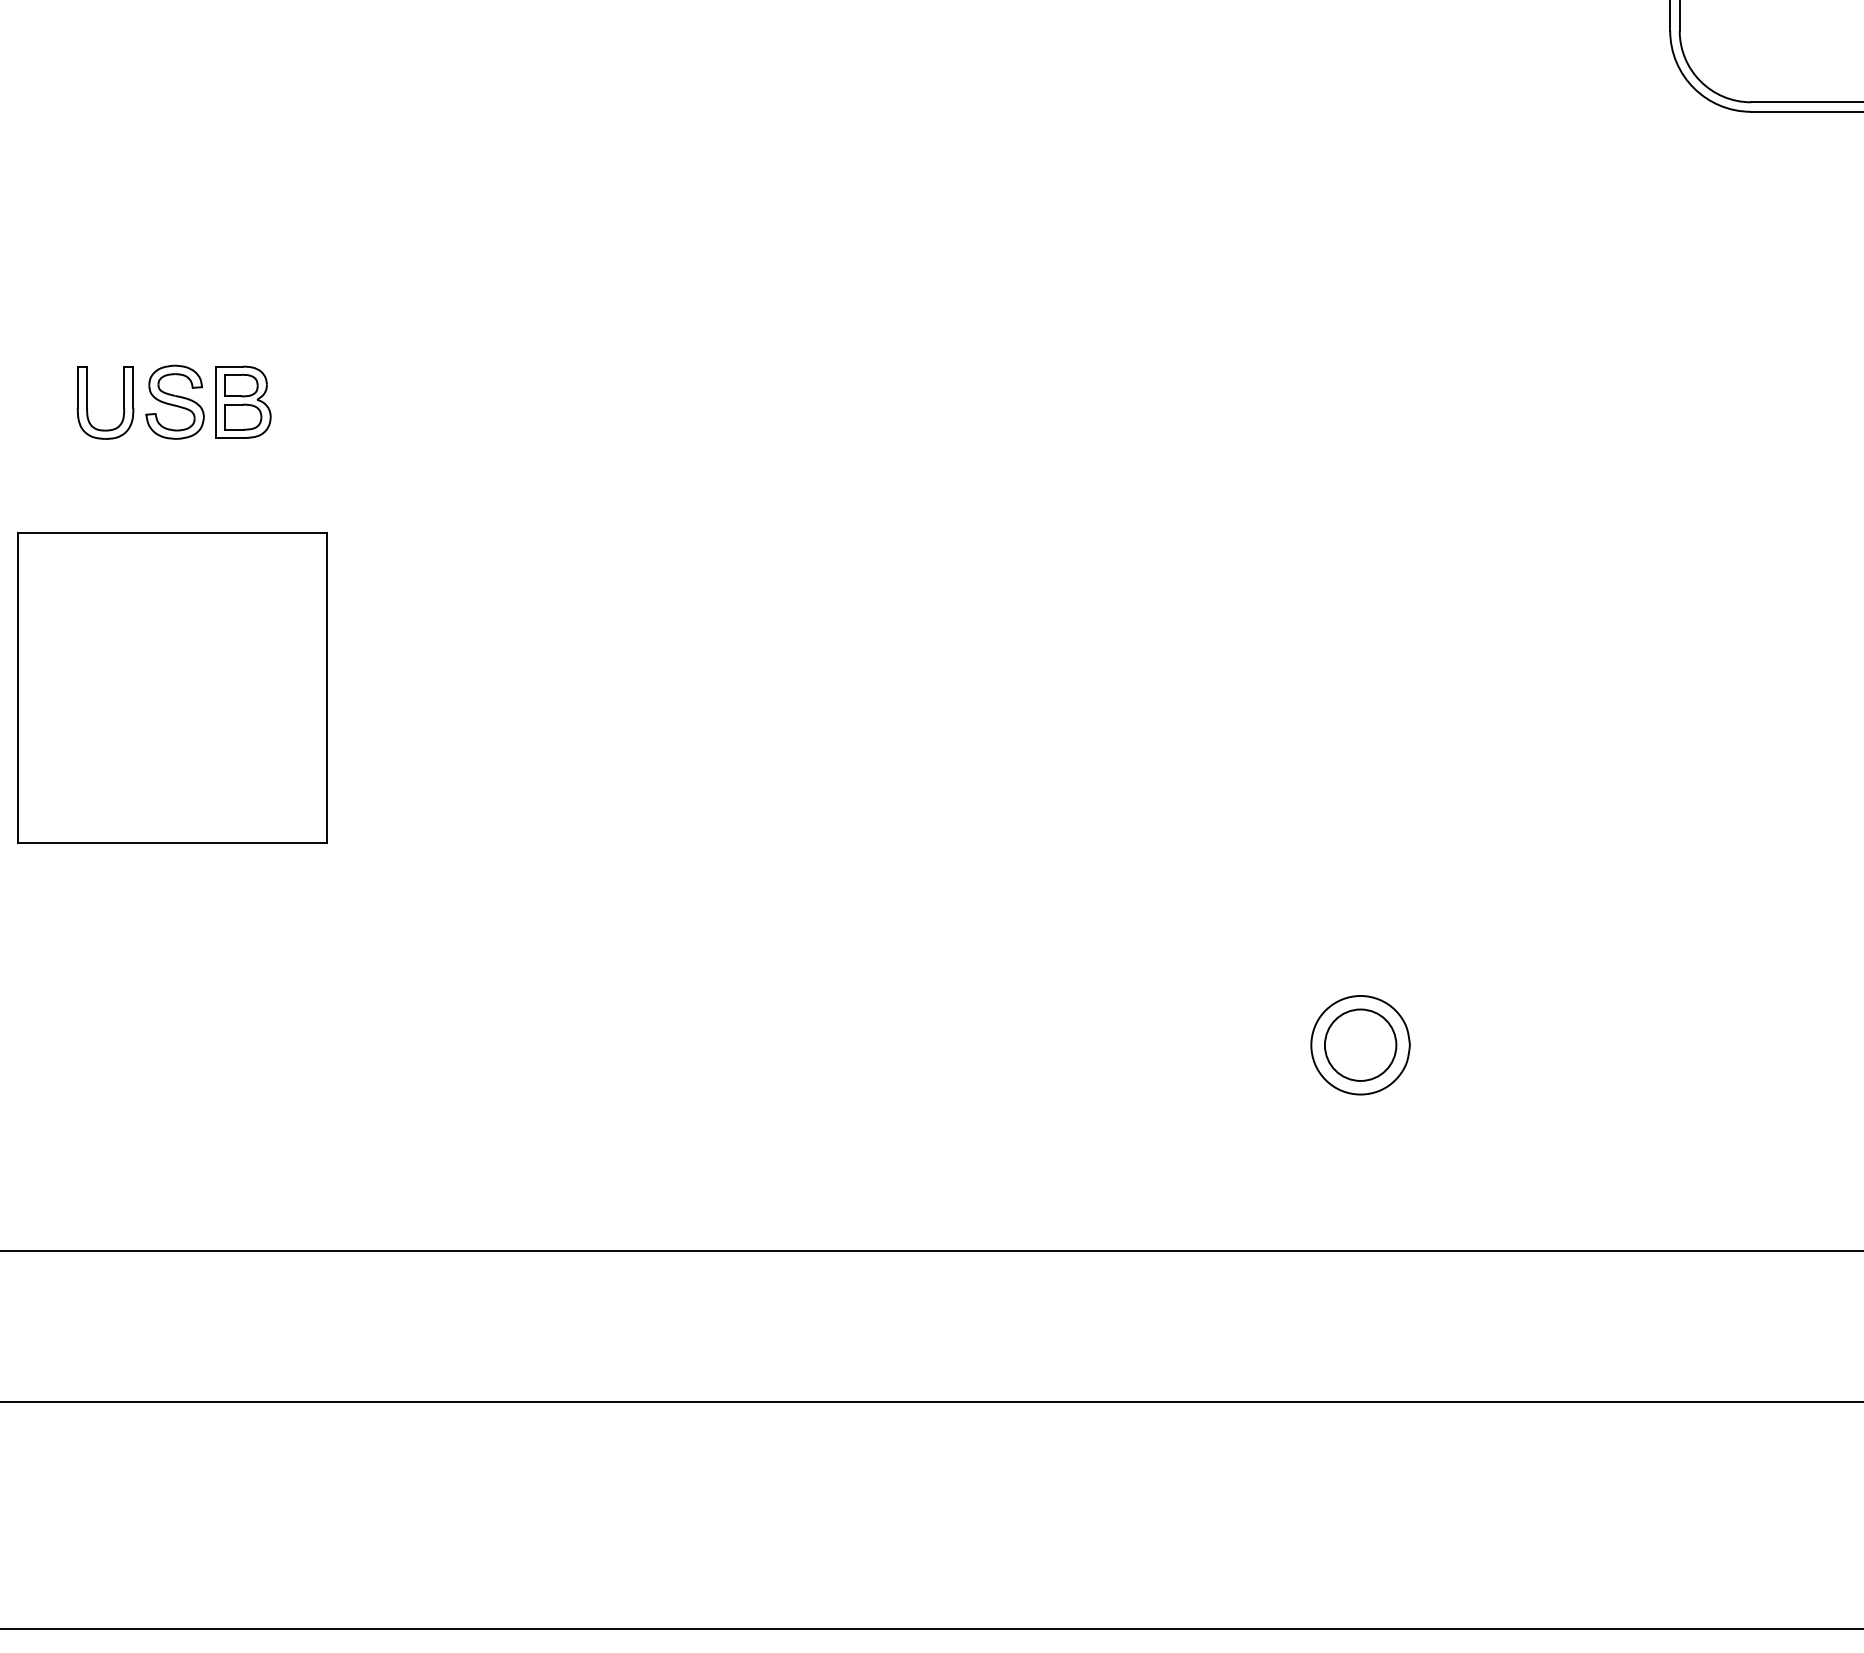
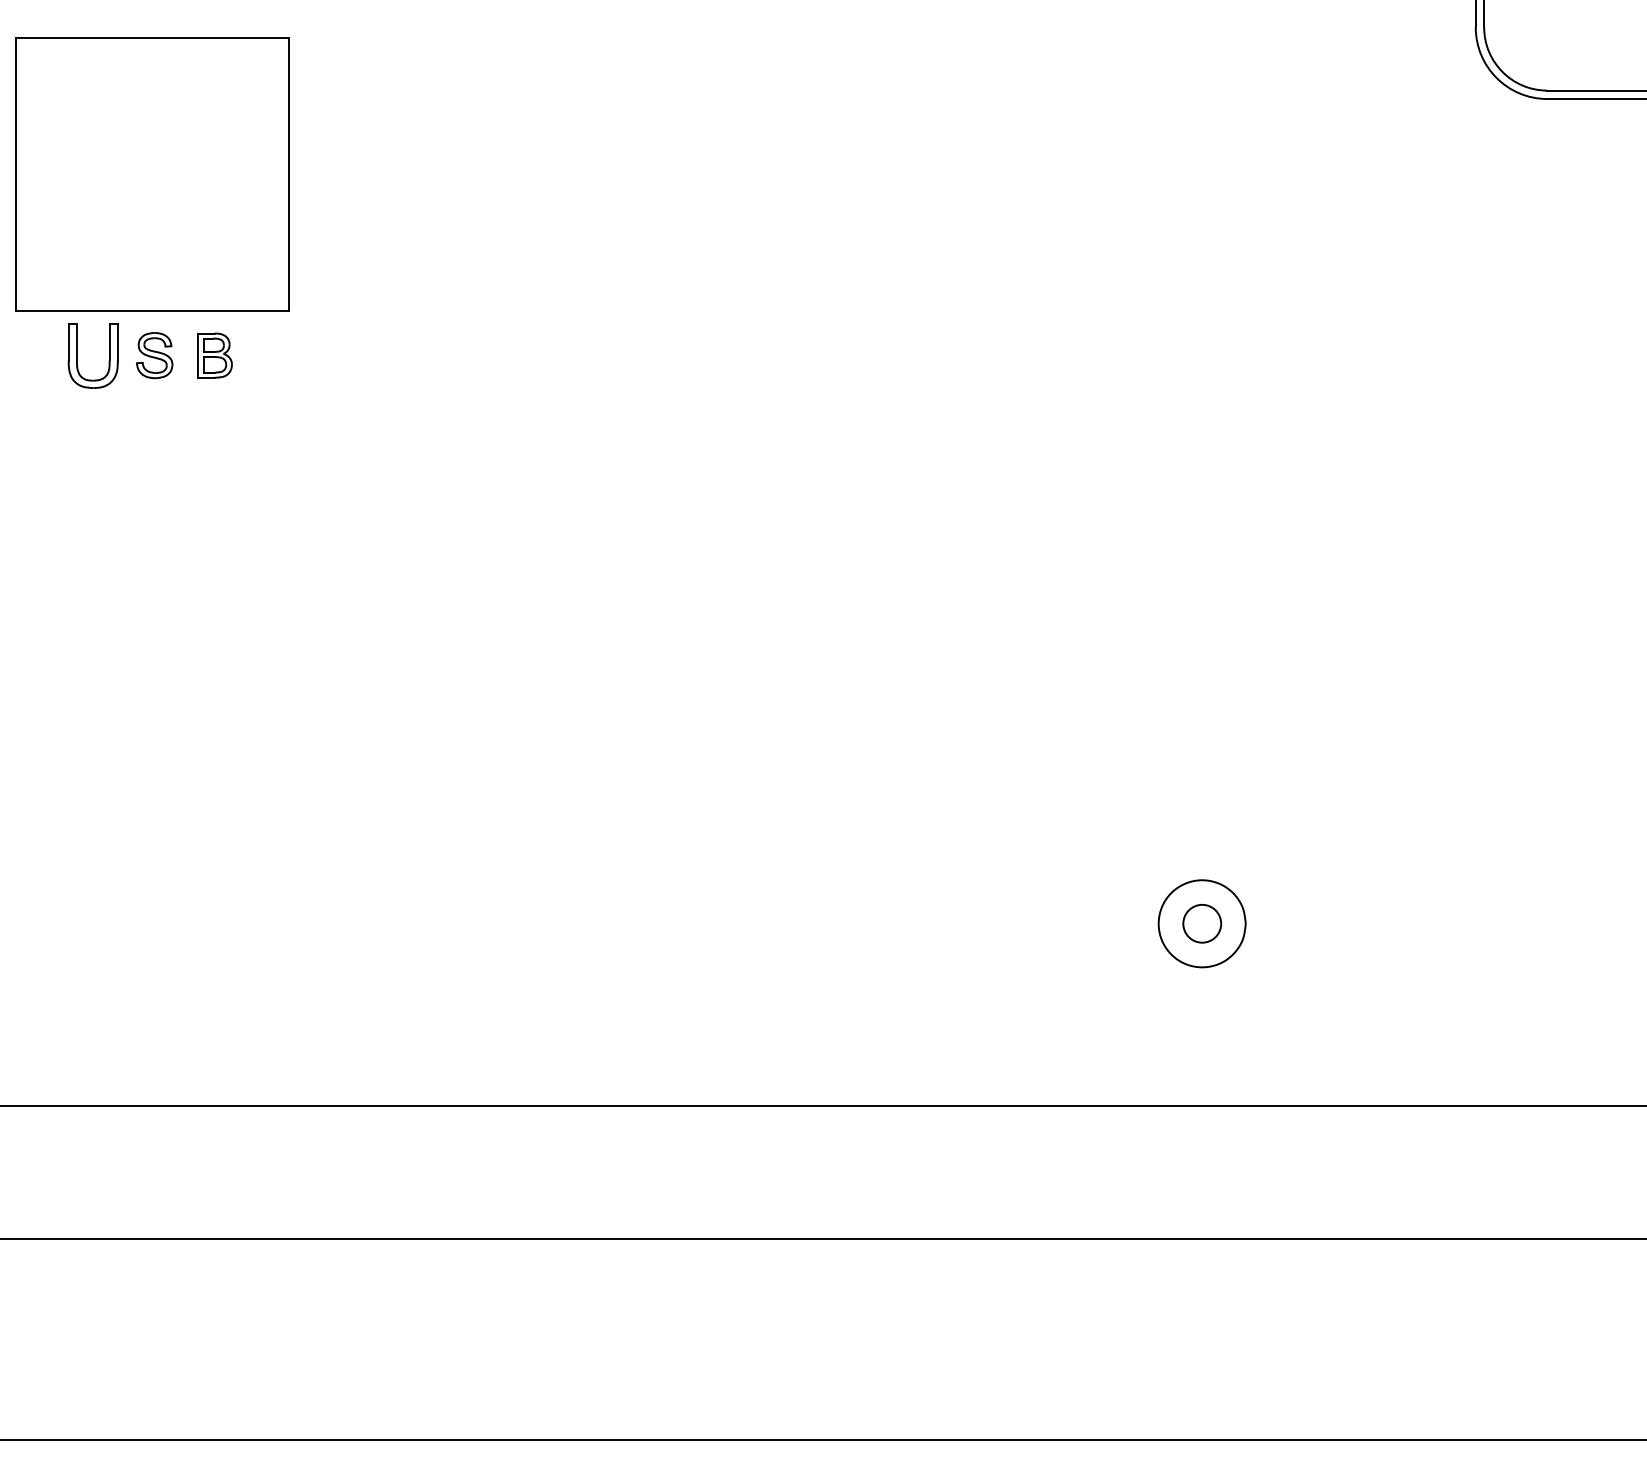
part: (174, 401) -> (154, 354), size x0.7
part: (243, 401) -> (215, 354), size x0.7
part: (172, 687) -> (152, 173), moved
circle: (1360, 1044) -> (1202, 923), size x0.6

